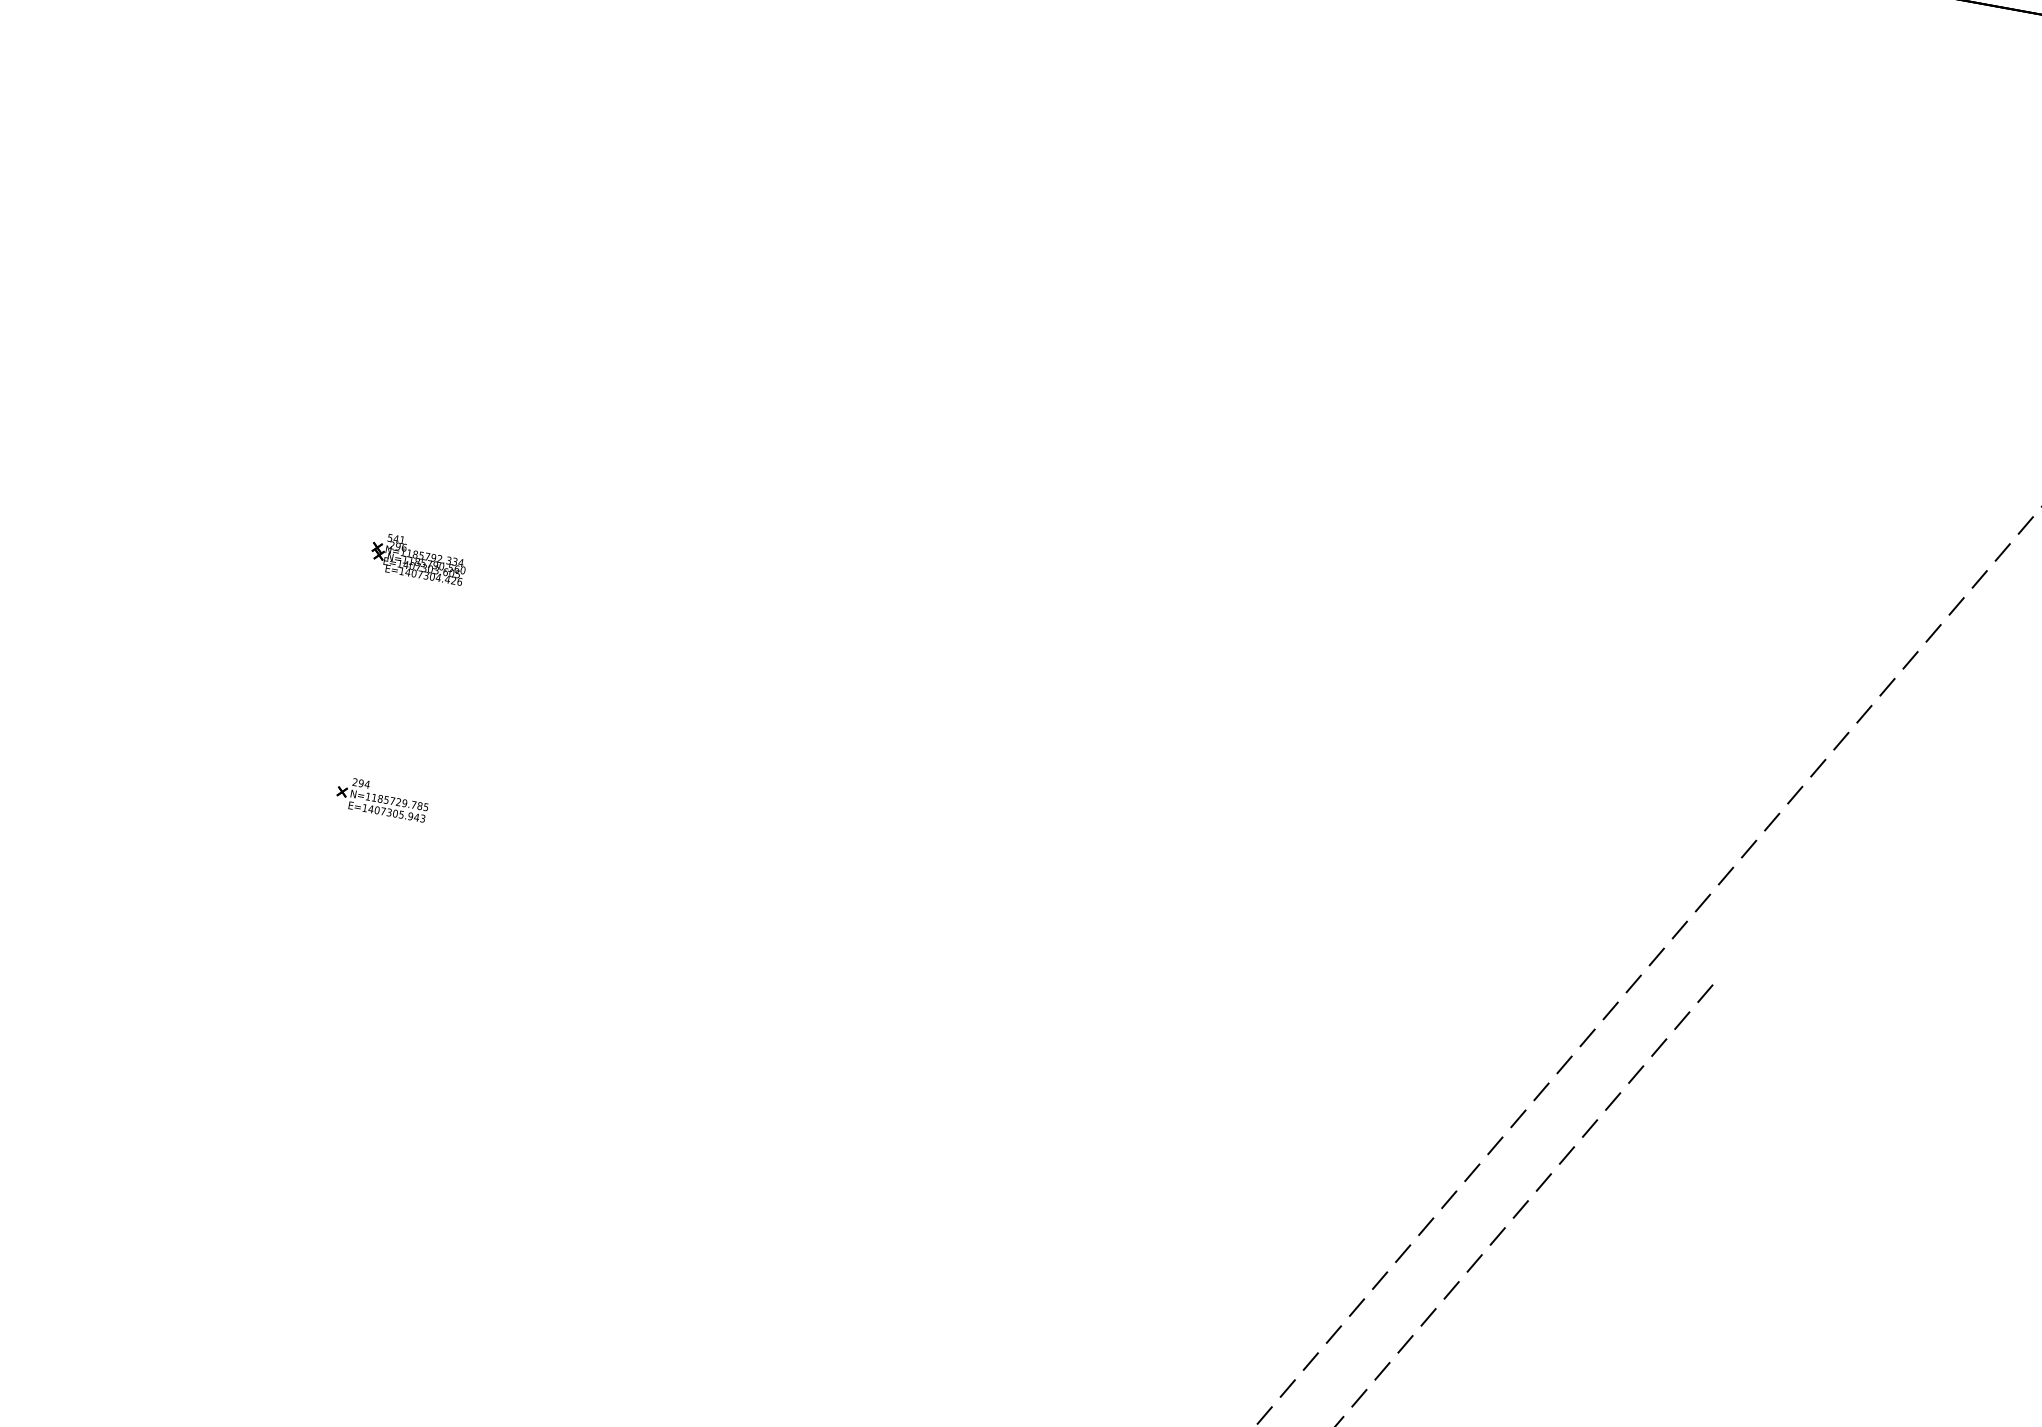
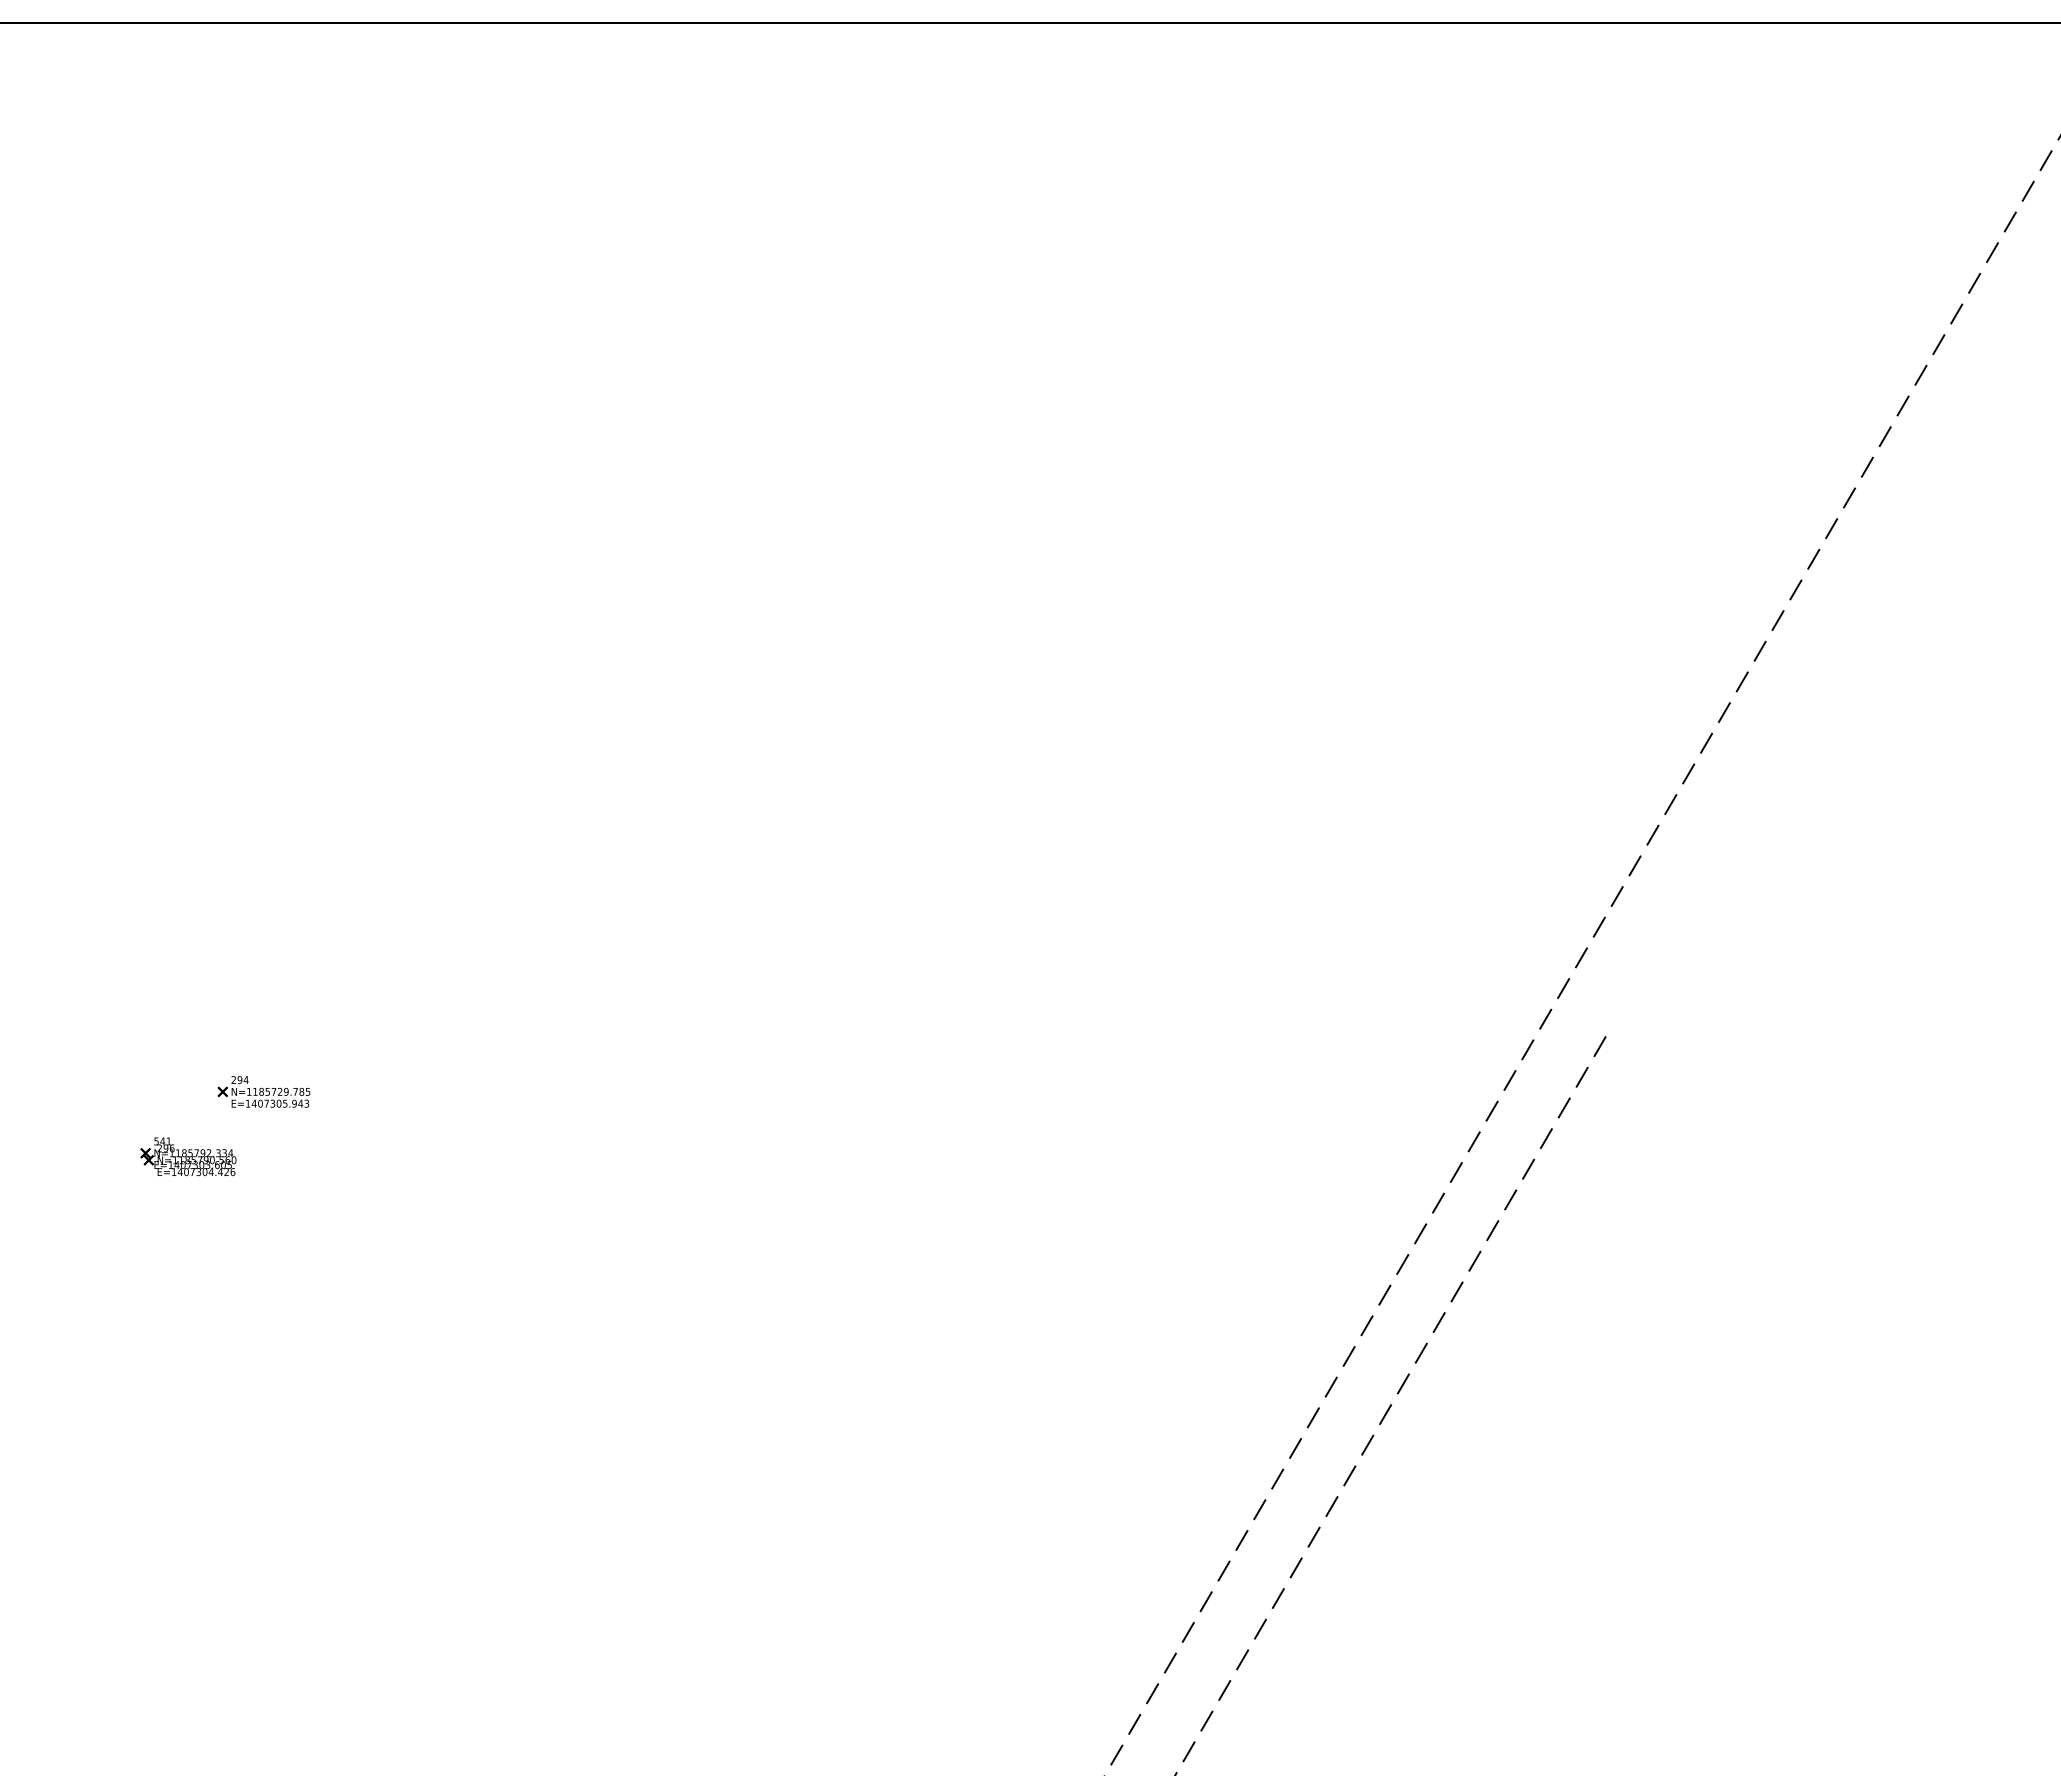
part: (418, 558) -> (188, 1156), moved

